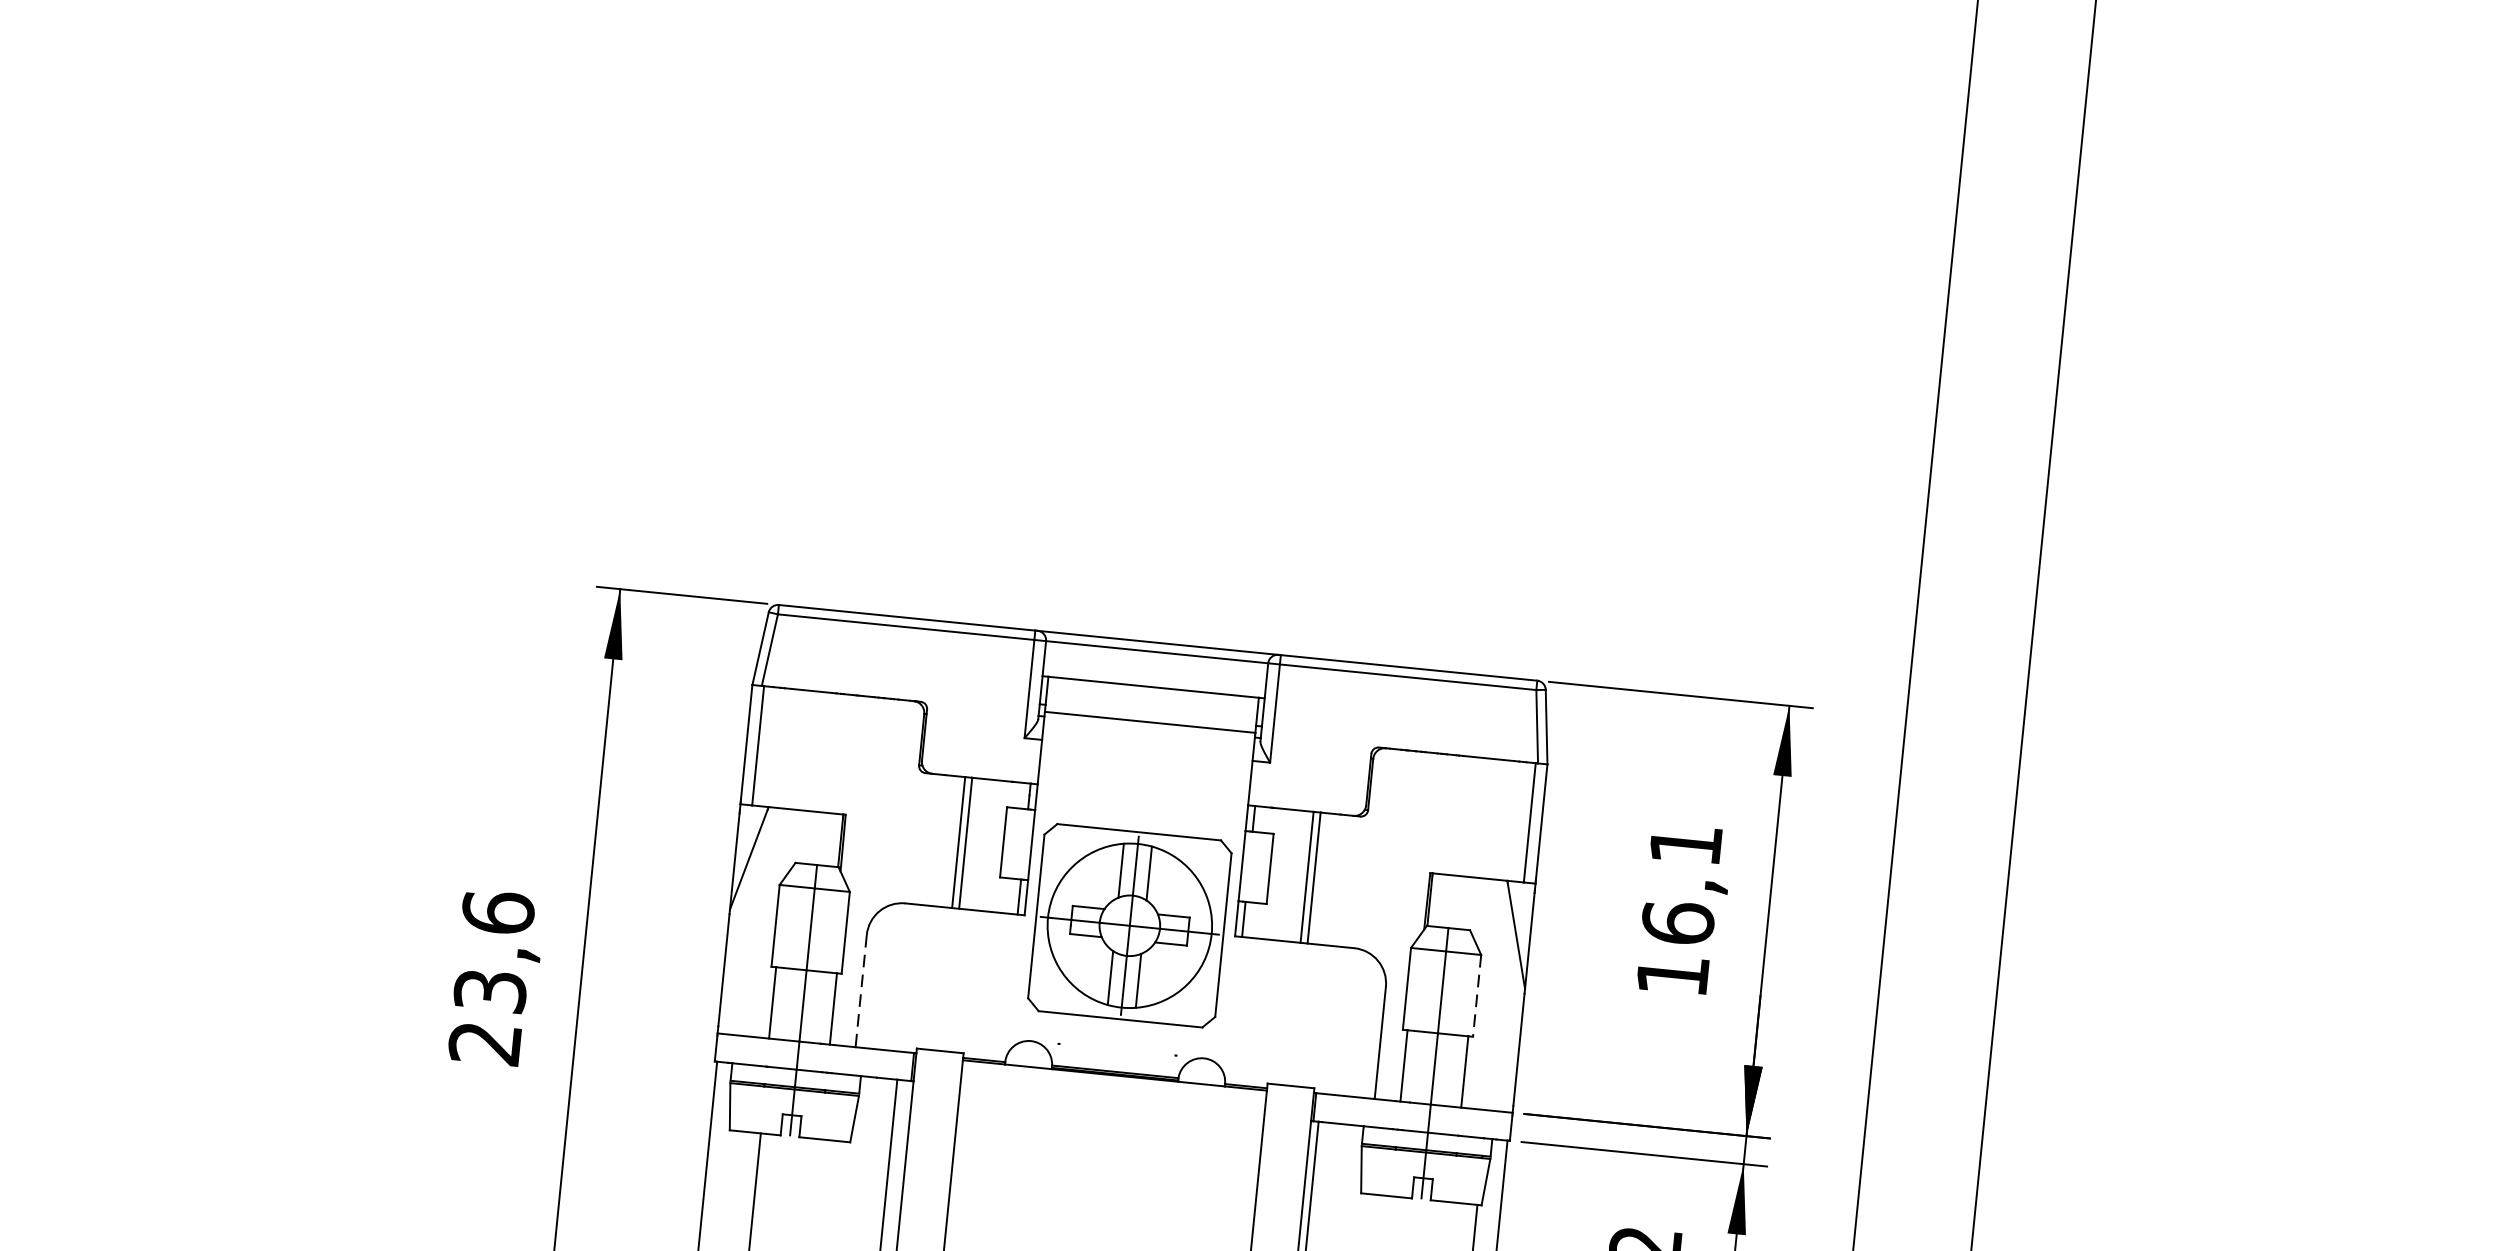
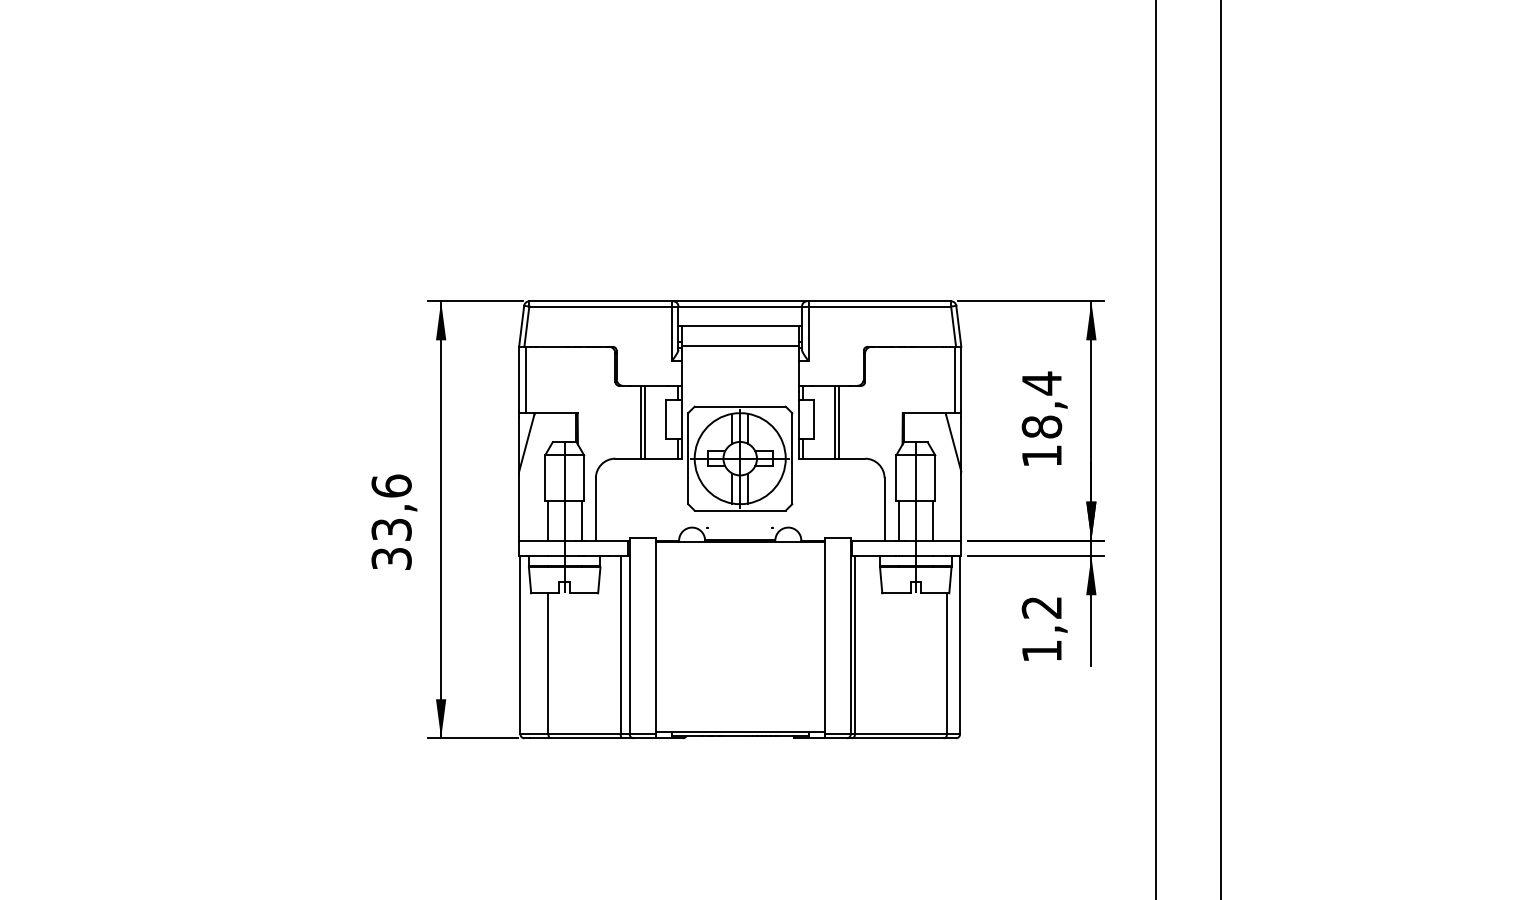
text: (1681, 882) -> (1041, 404), 16,1 -> 18,4
line: (860, 991) -> (595, 509), dashed -> solid
line: (1477, 996) -> (935, 478), dashed -> solid
text: (484, 1044) -> (391, 559), 23,6 -> 33,6

